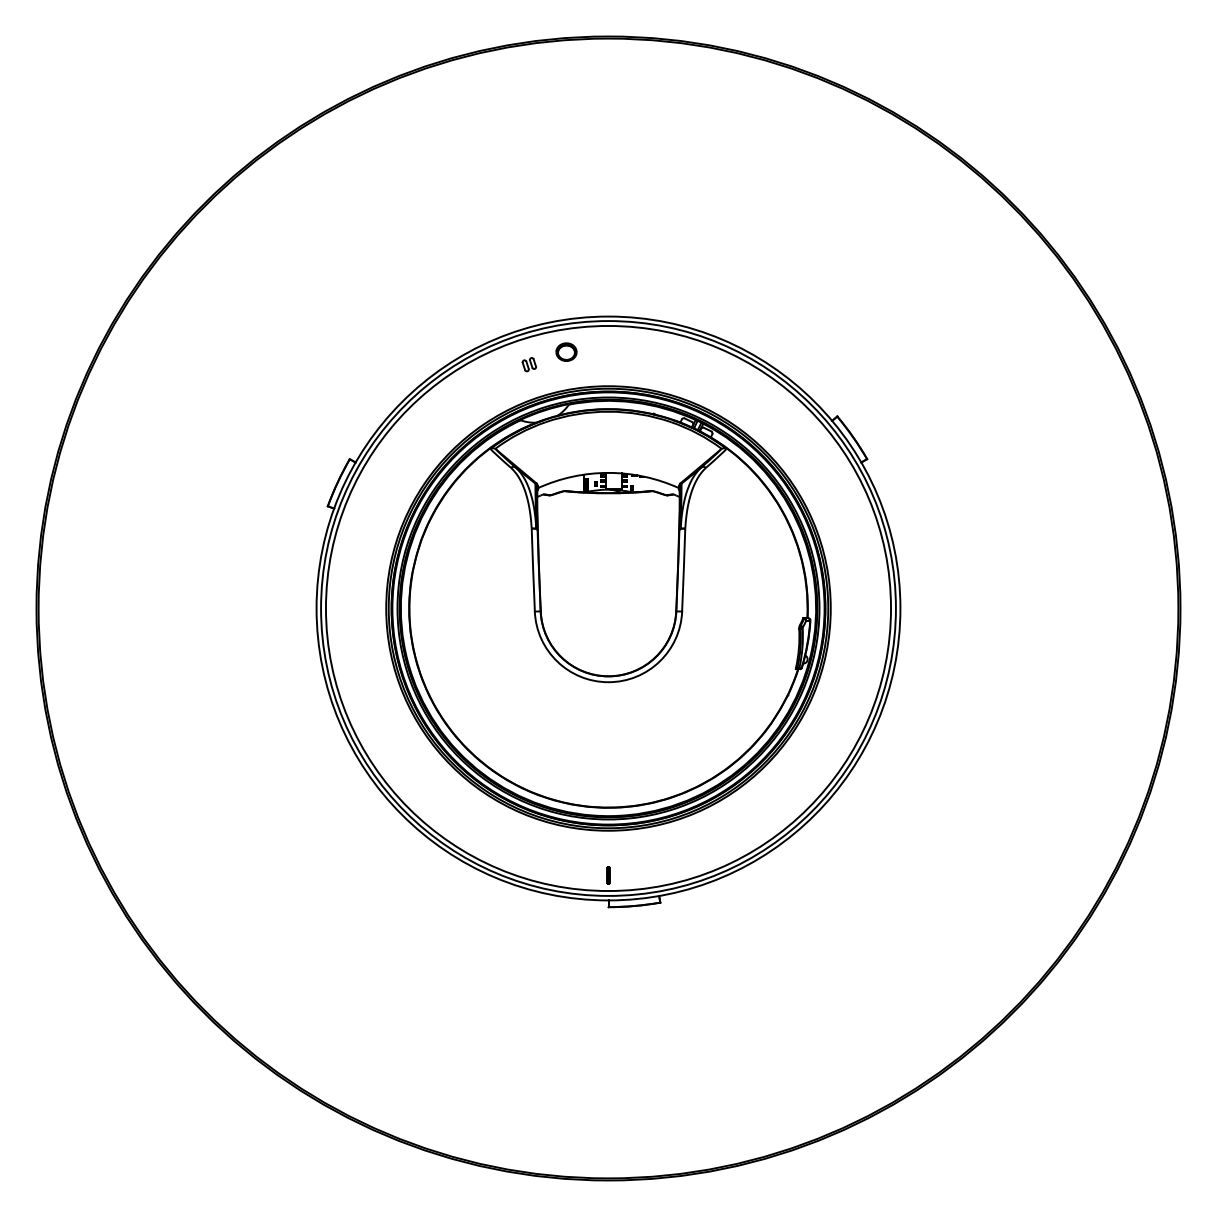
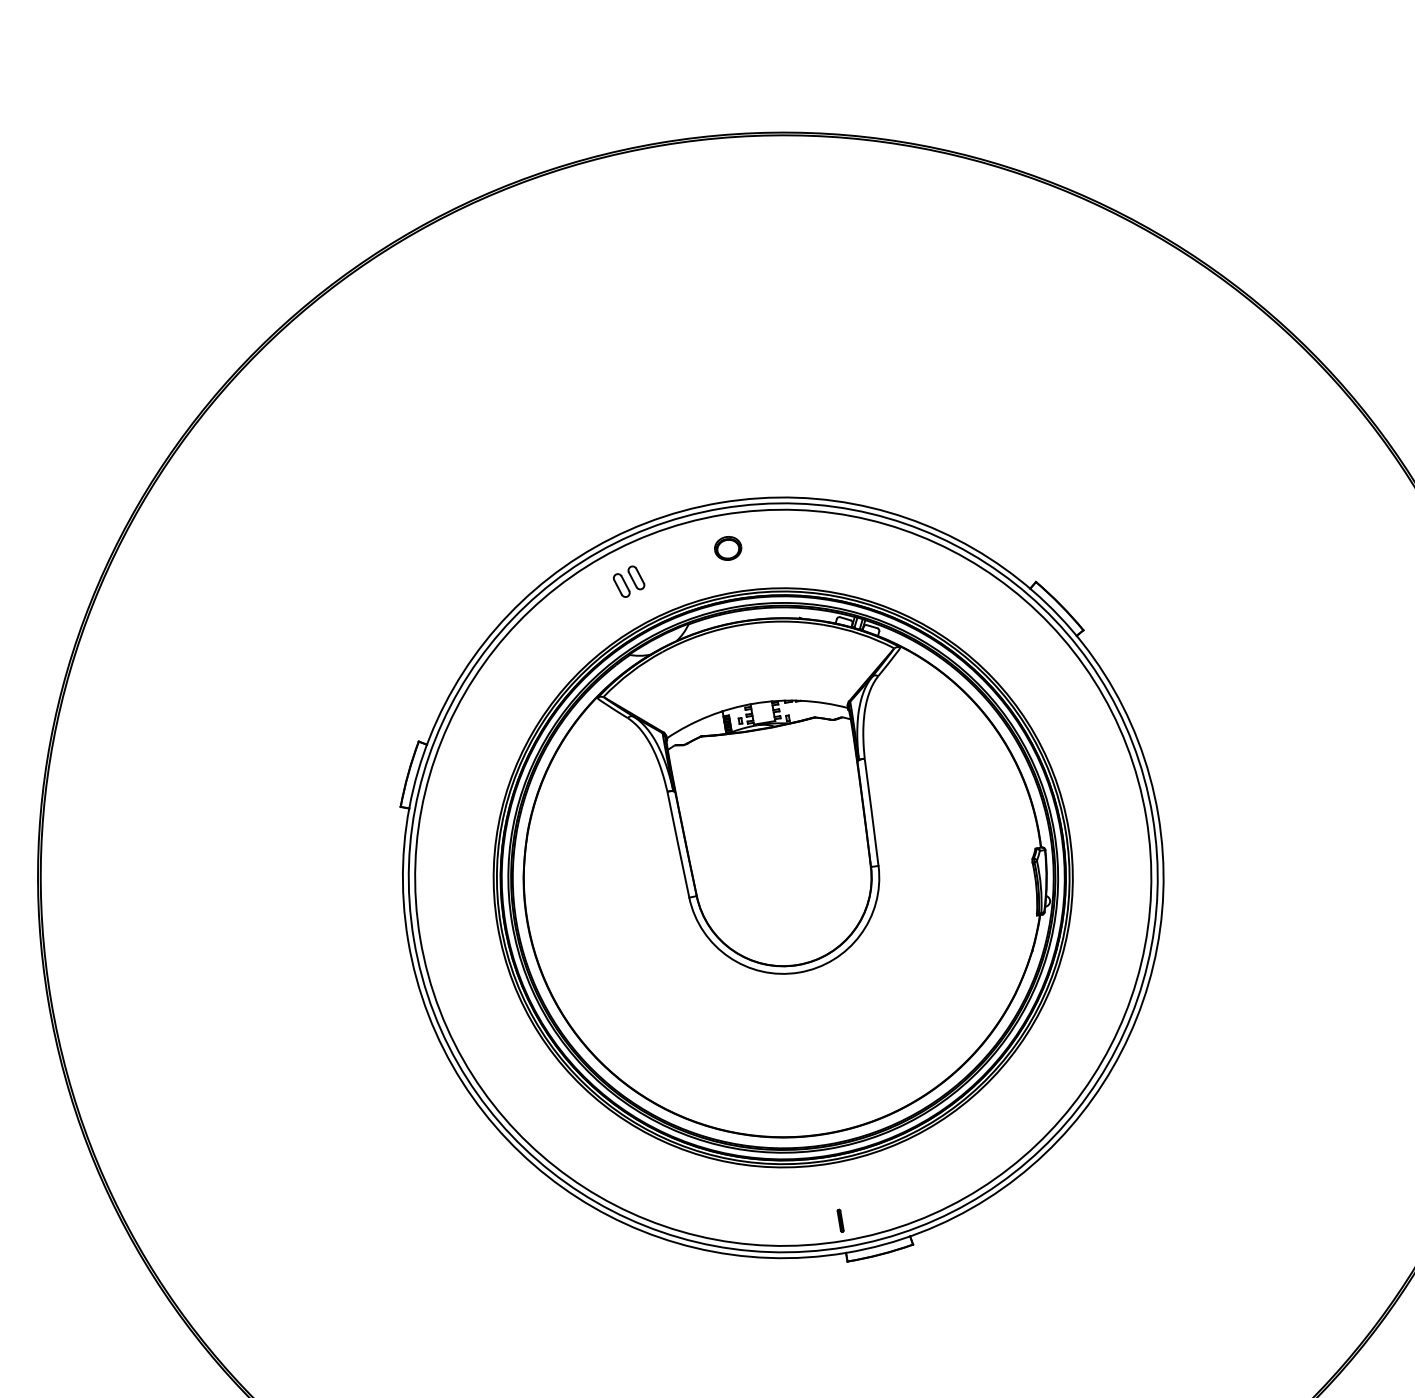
part: (566, 351) -> (728, 547), moved
part: (529, 364) -> (629, 581), size x1.67

